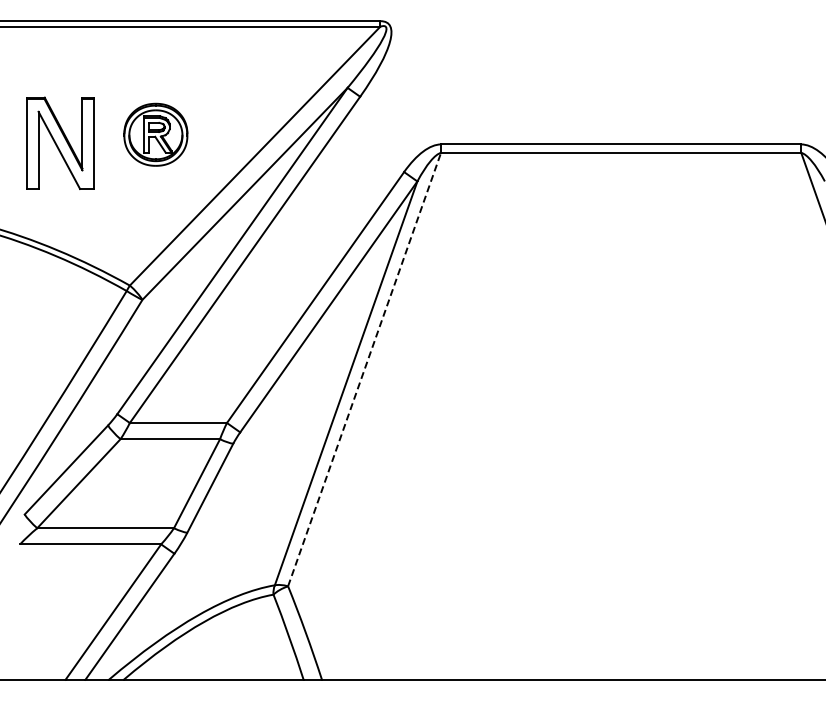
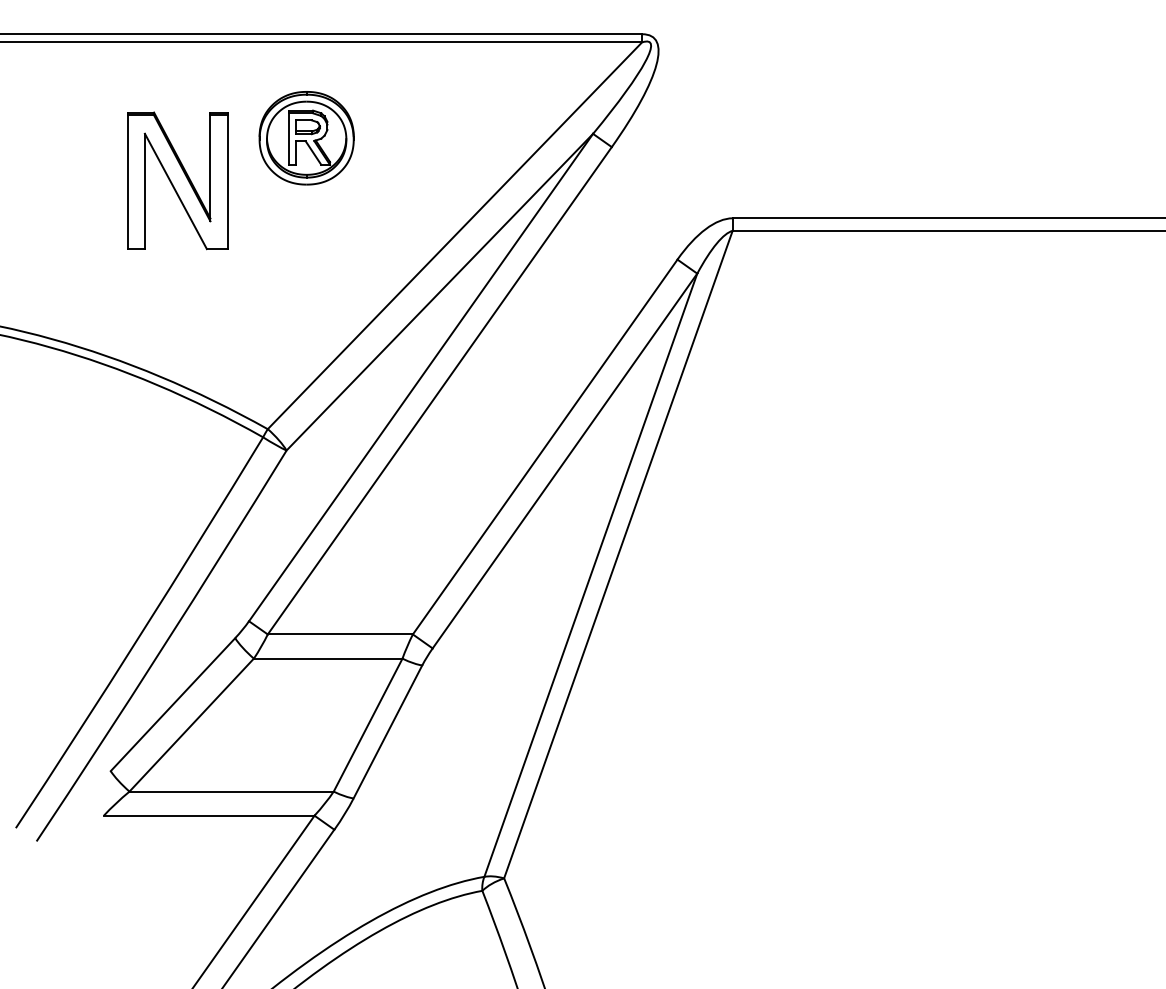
part: (155, 134) -> (306, 137), moved
part: (60, 142) -> (177, 179), moved
line: (364, 369) -> (618, 554), dashed -> solid

